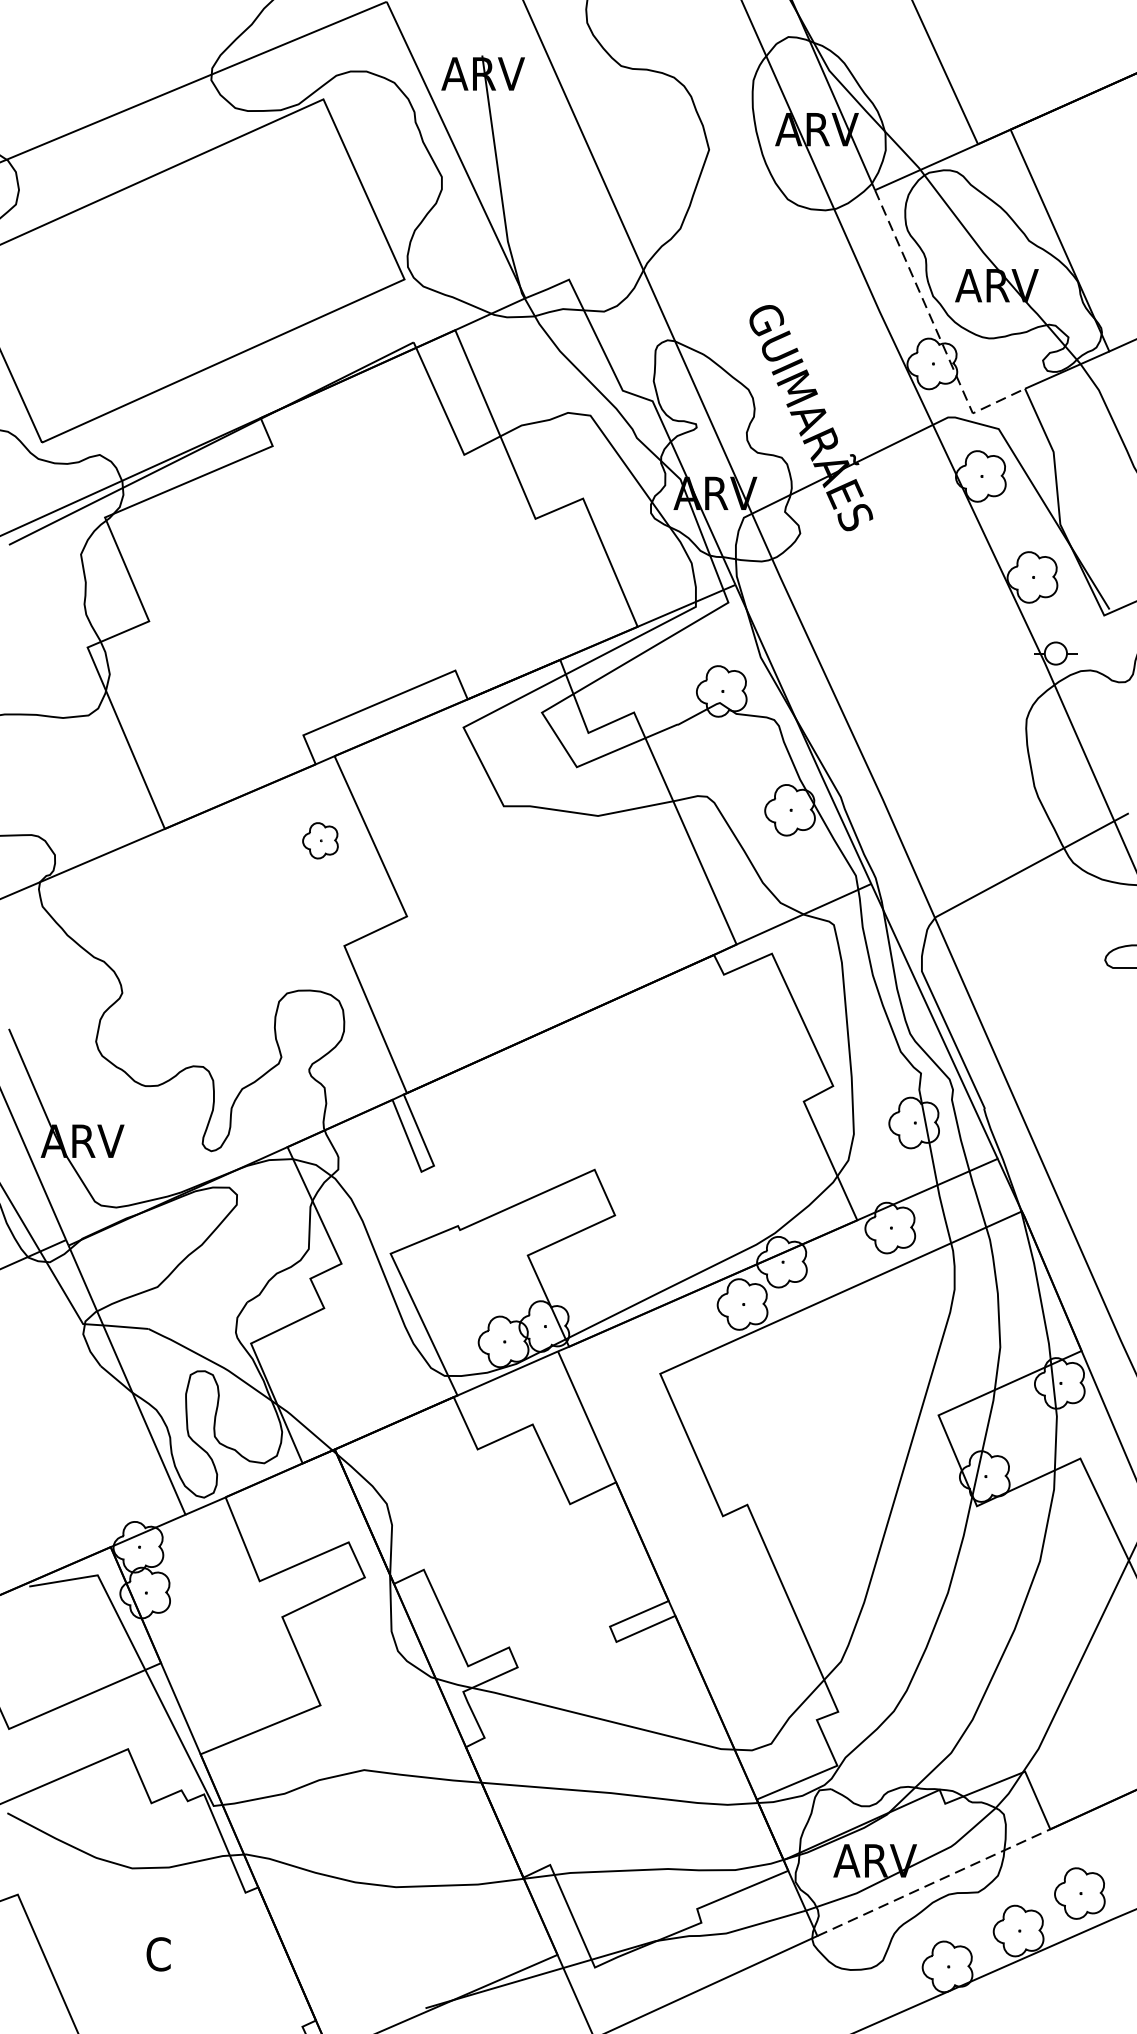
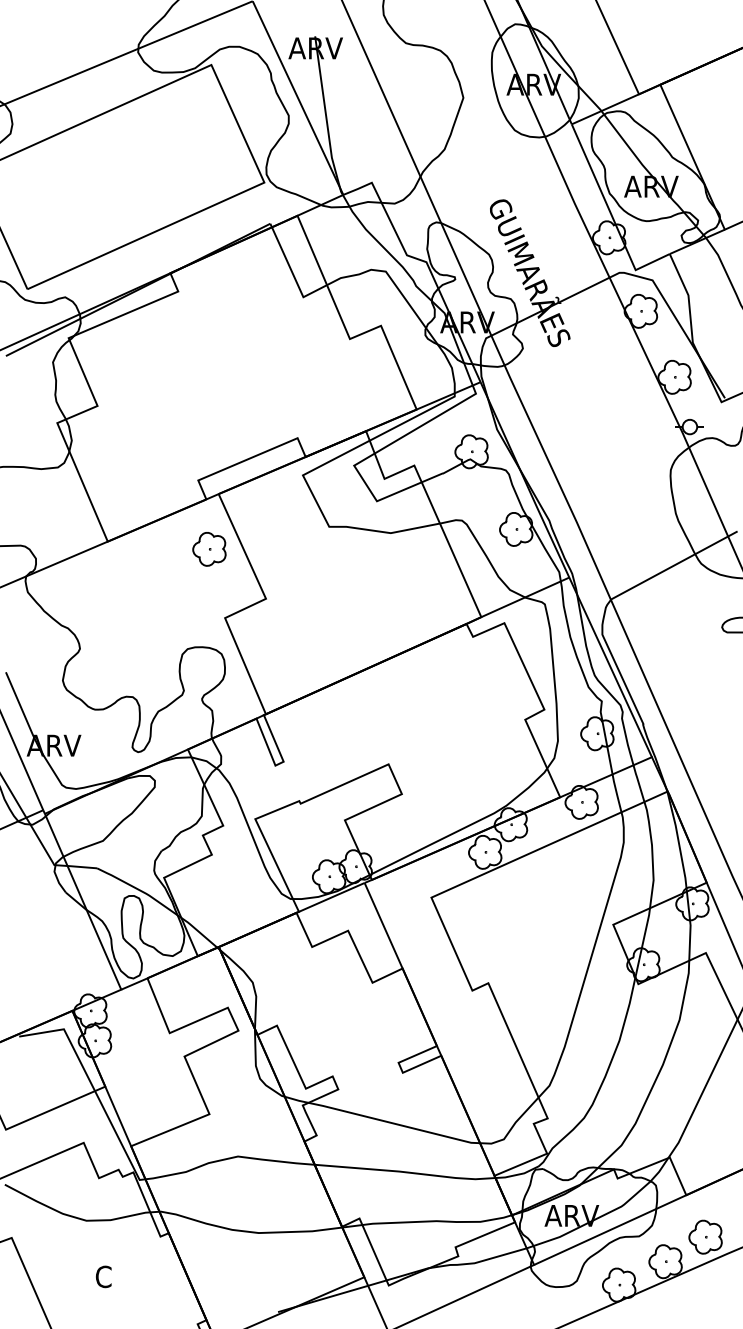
line: (935, 329) -> (611, 215), dashed -> solid
part: (320, 840) -> (209, 549), size x1.43
line: (934, 1883) -> (610, 1230), dashed -> solid

